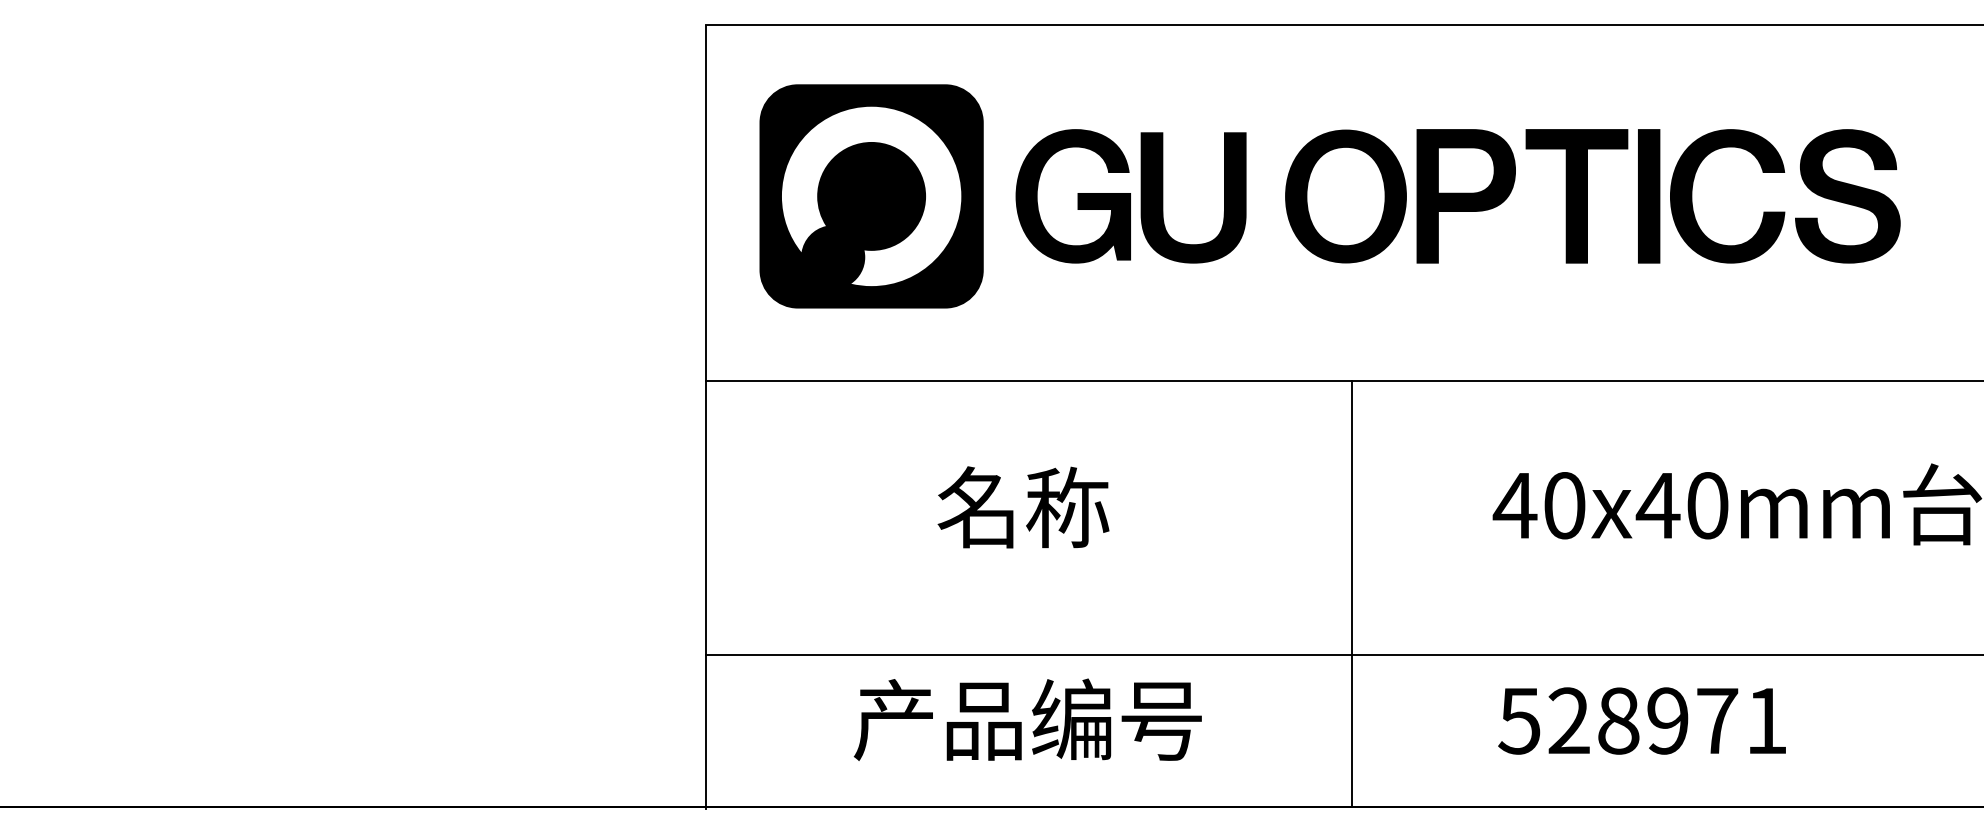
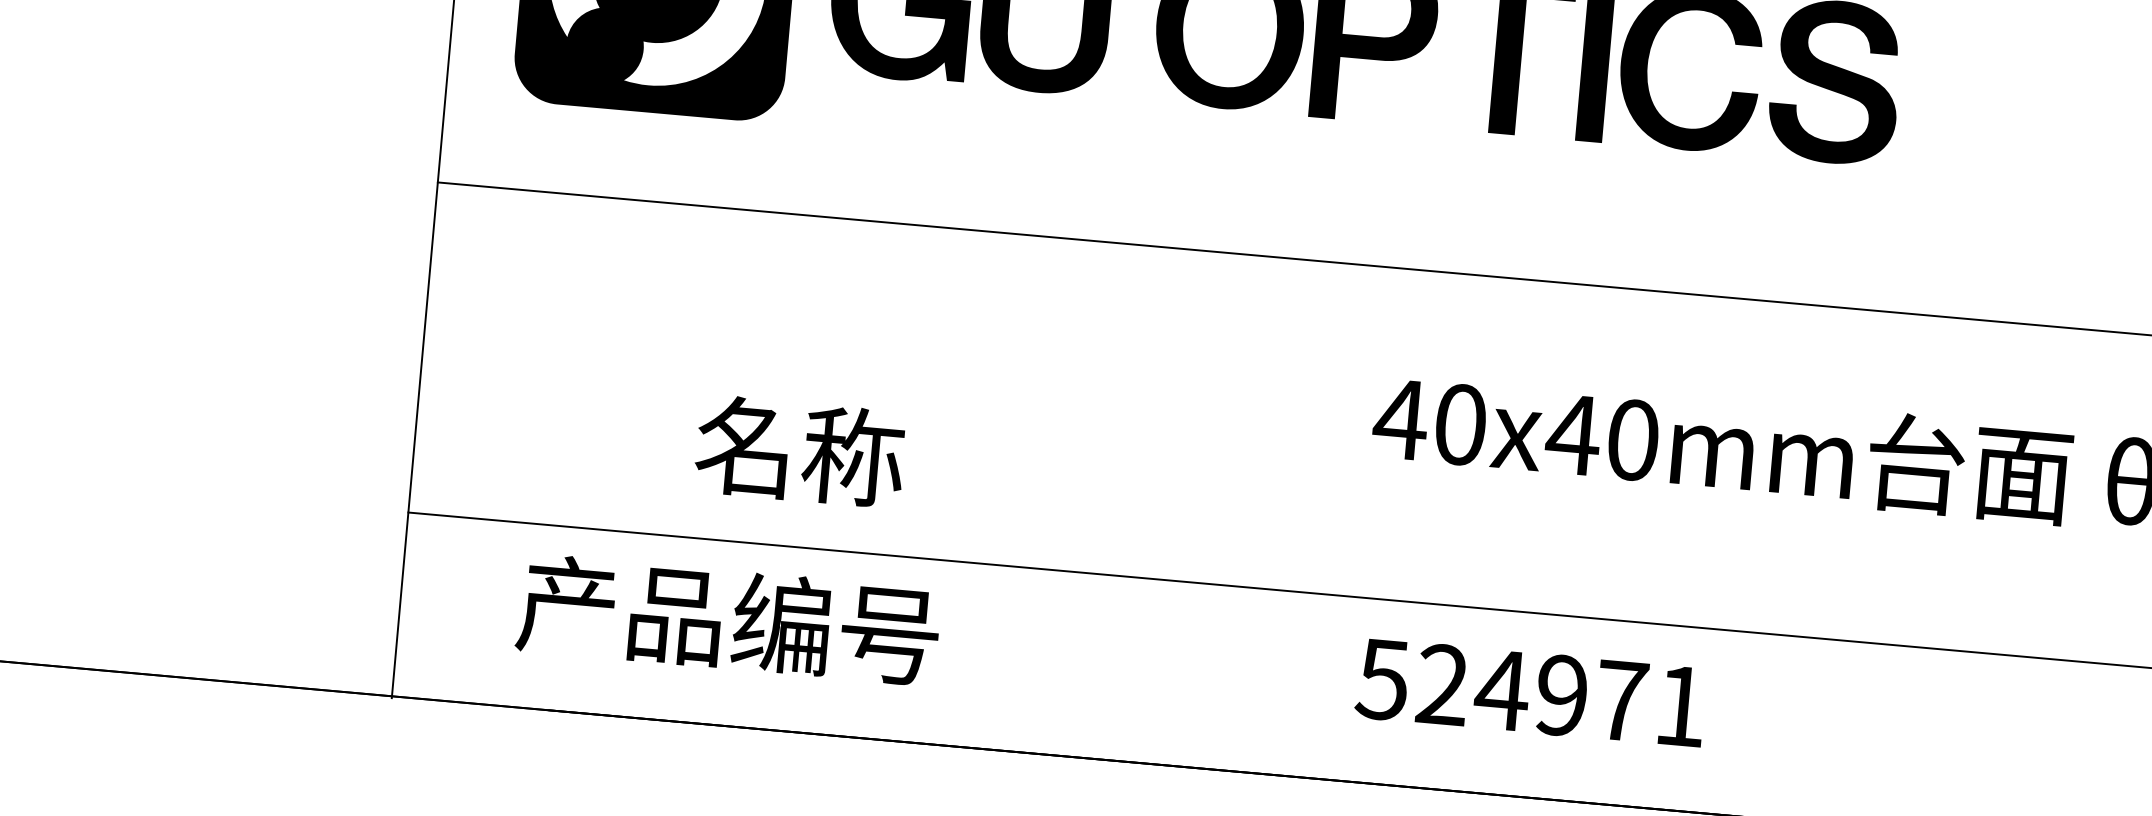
text: (1023, 507) -> (800, 451), moved
line: (1351, 594) -> (1193, 508), removed
text: (1027, 719) -> (728, 619), moved
text: (1618, 720) -> (1502, 689), 528971 -> 524971

